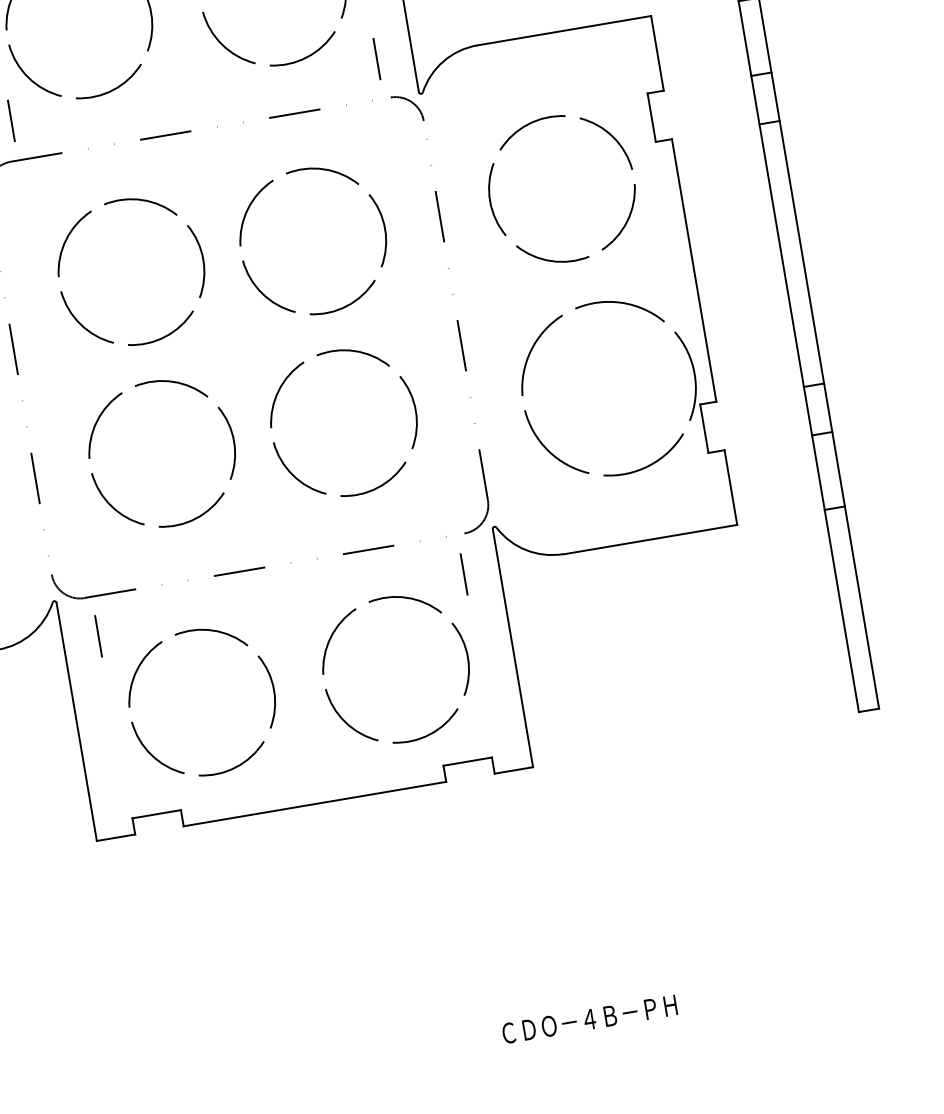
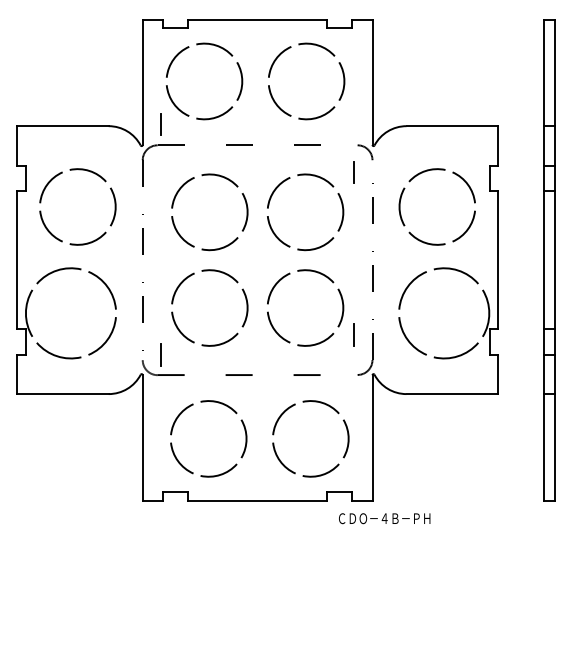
line: (376, 59) -> (353, 172), moved
line: (463, 573) -> (353, 334), moved
line: (96, 635) -> (160, 354), moved
text: (589, 1019) -> (384, 518), moved

